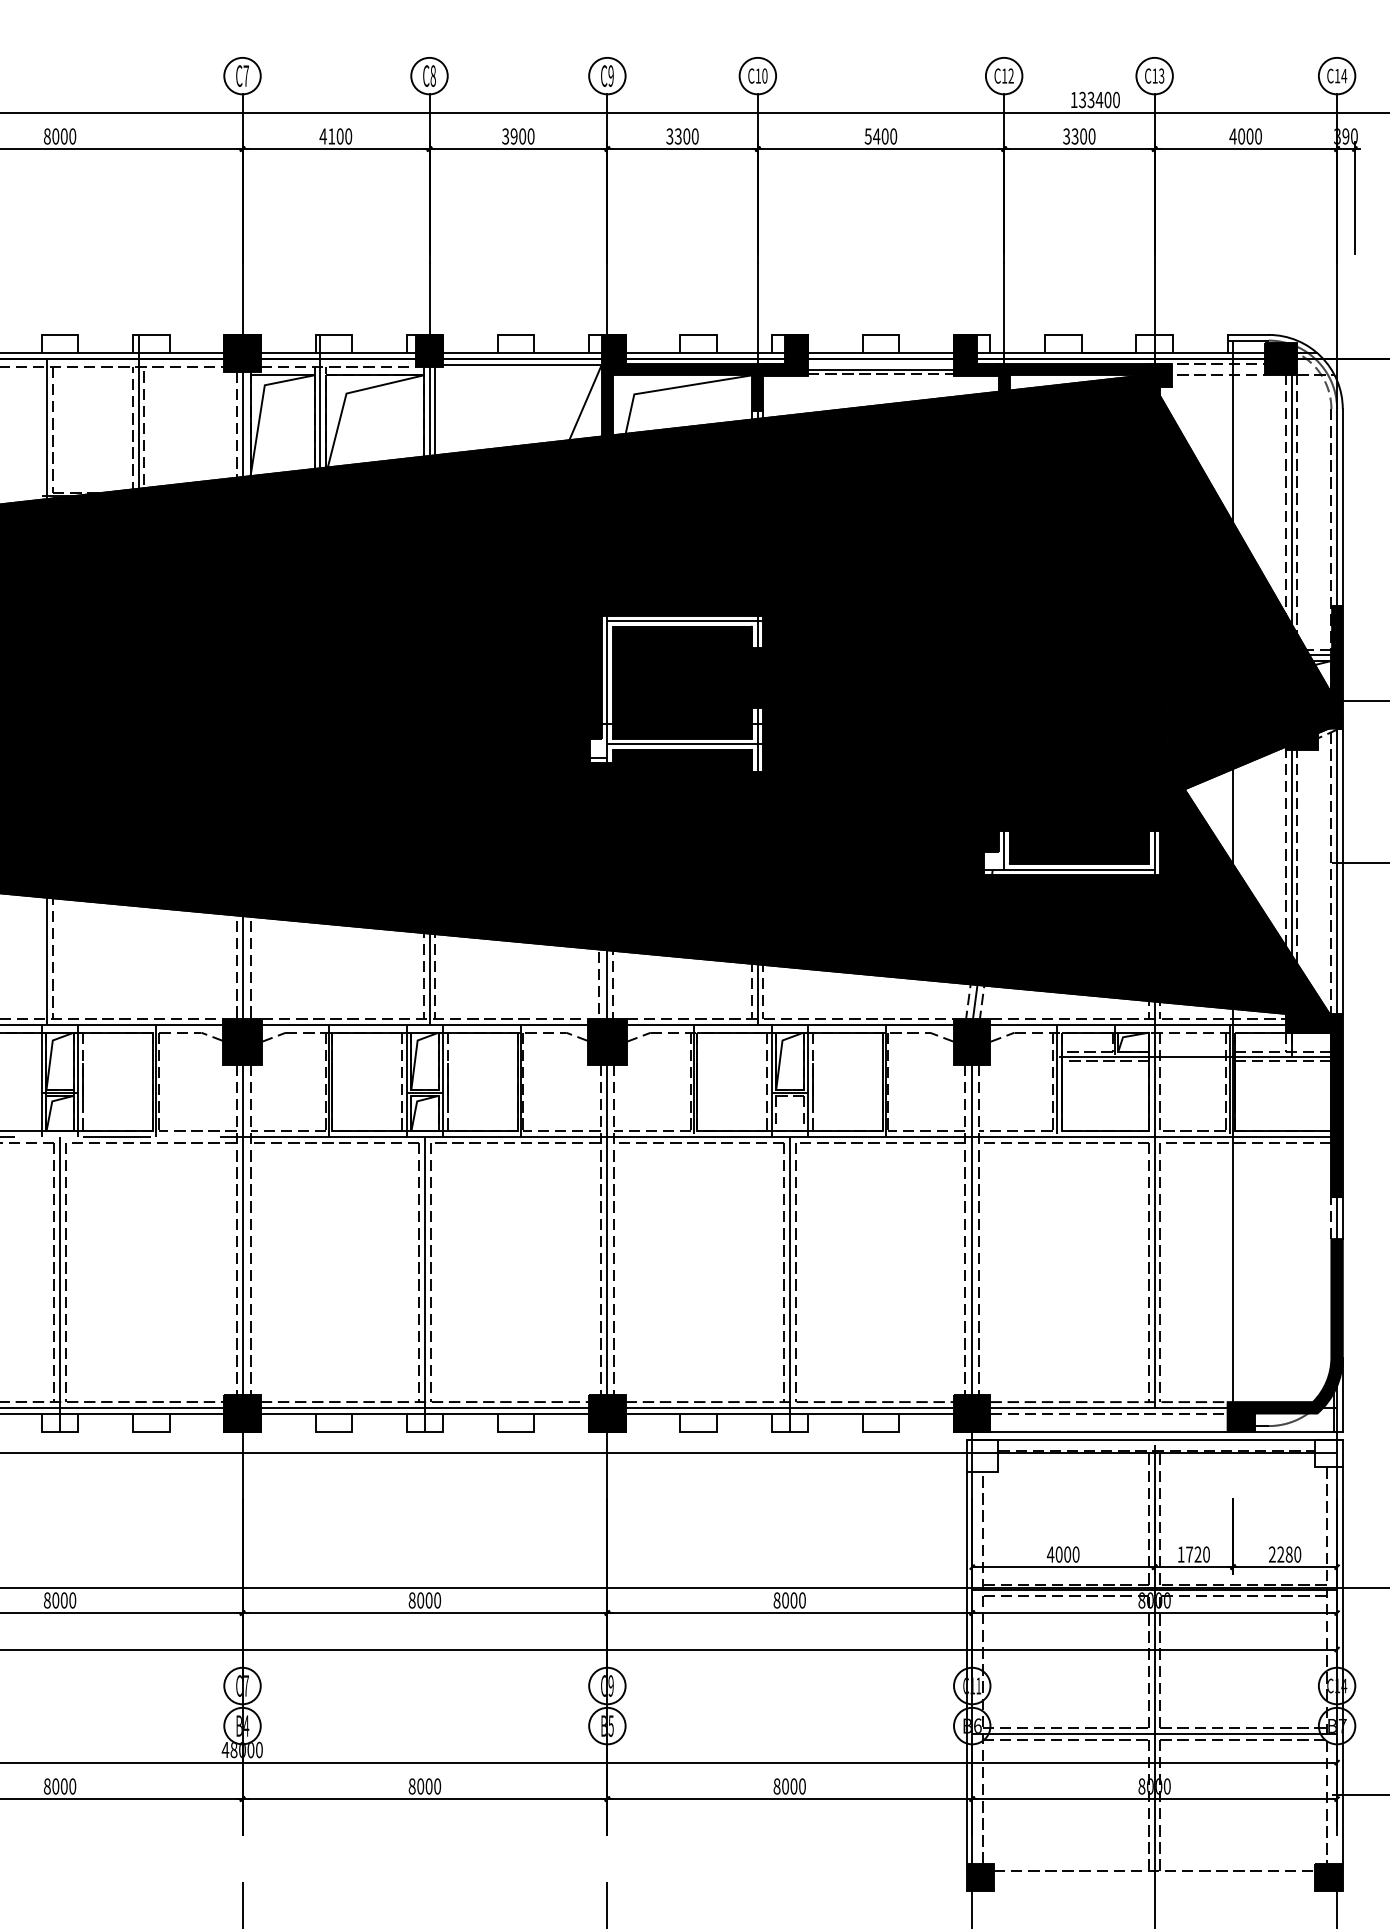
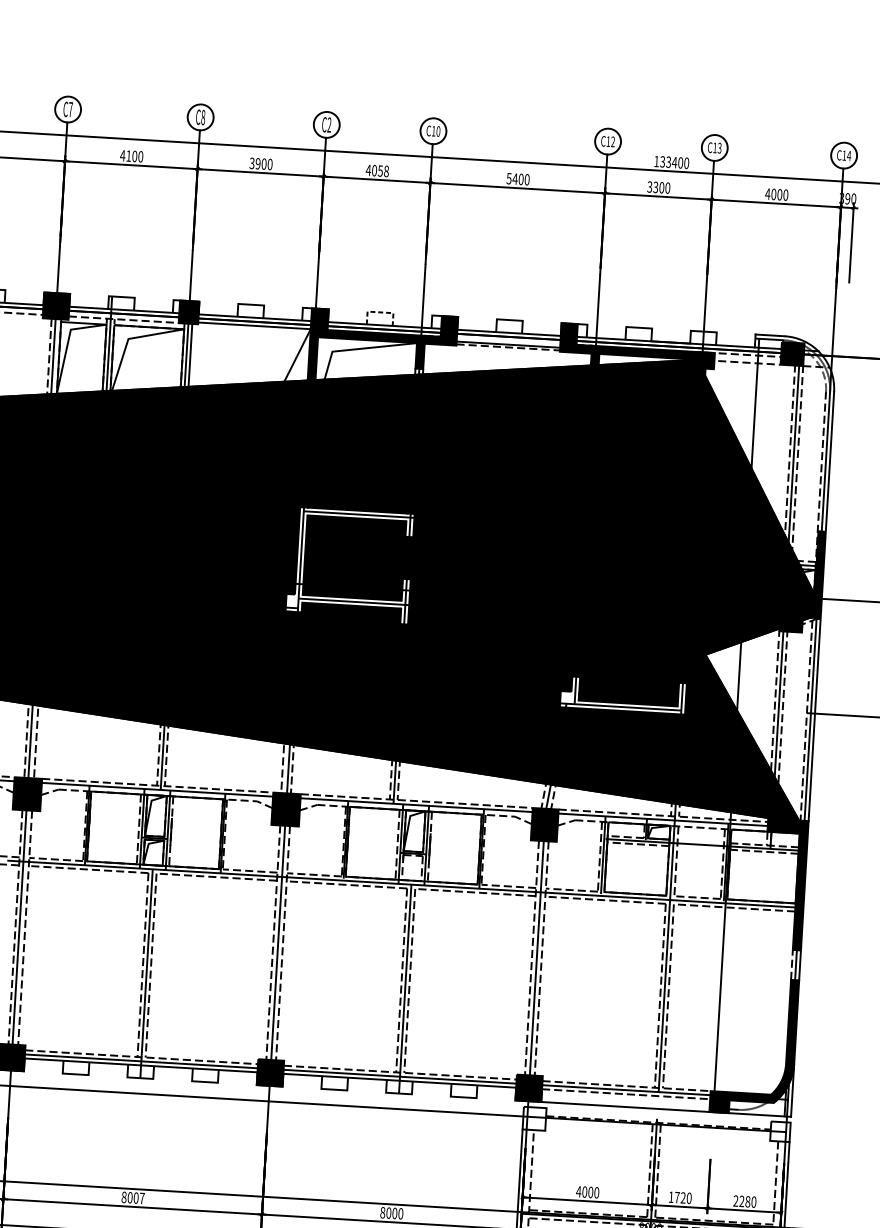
text: (610, 76) -> (328, 125), C9 -> C2
text: (682, 136) -> (377, 170), 3300 -> 4058
line: (699, 335) -> (381, 312), solid -> dashed
line: (1154, 1439) -> (657, 1114), removed
text: (437, 1600) -> (142, 1198), 8000 -> 8007

